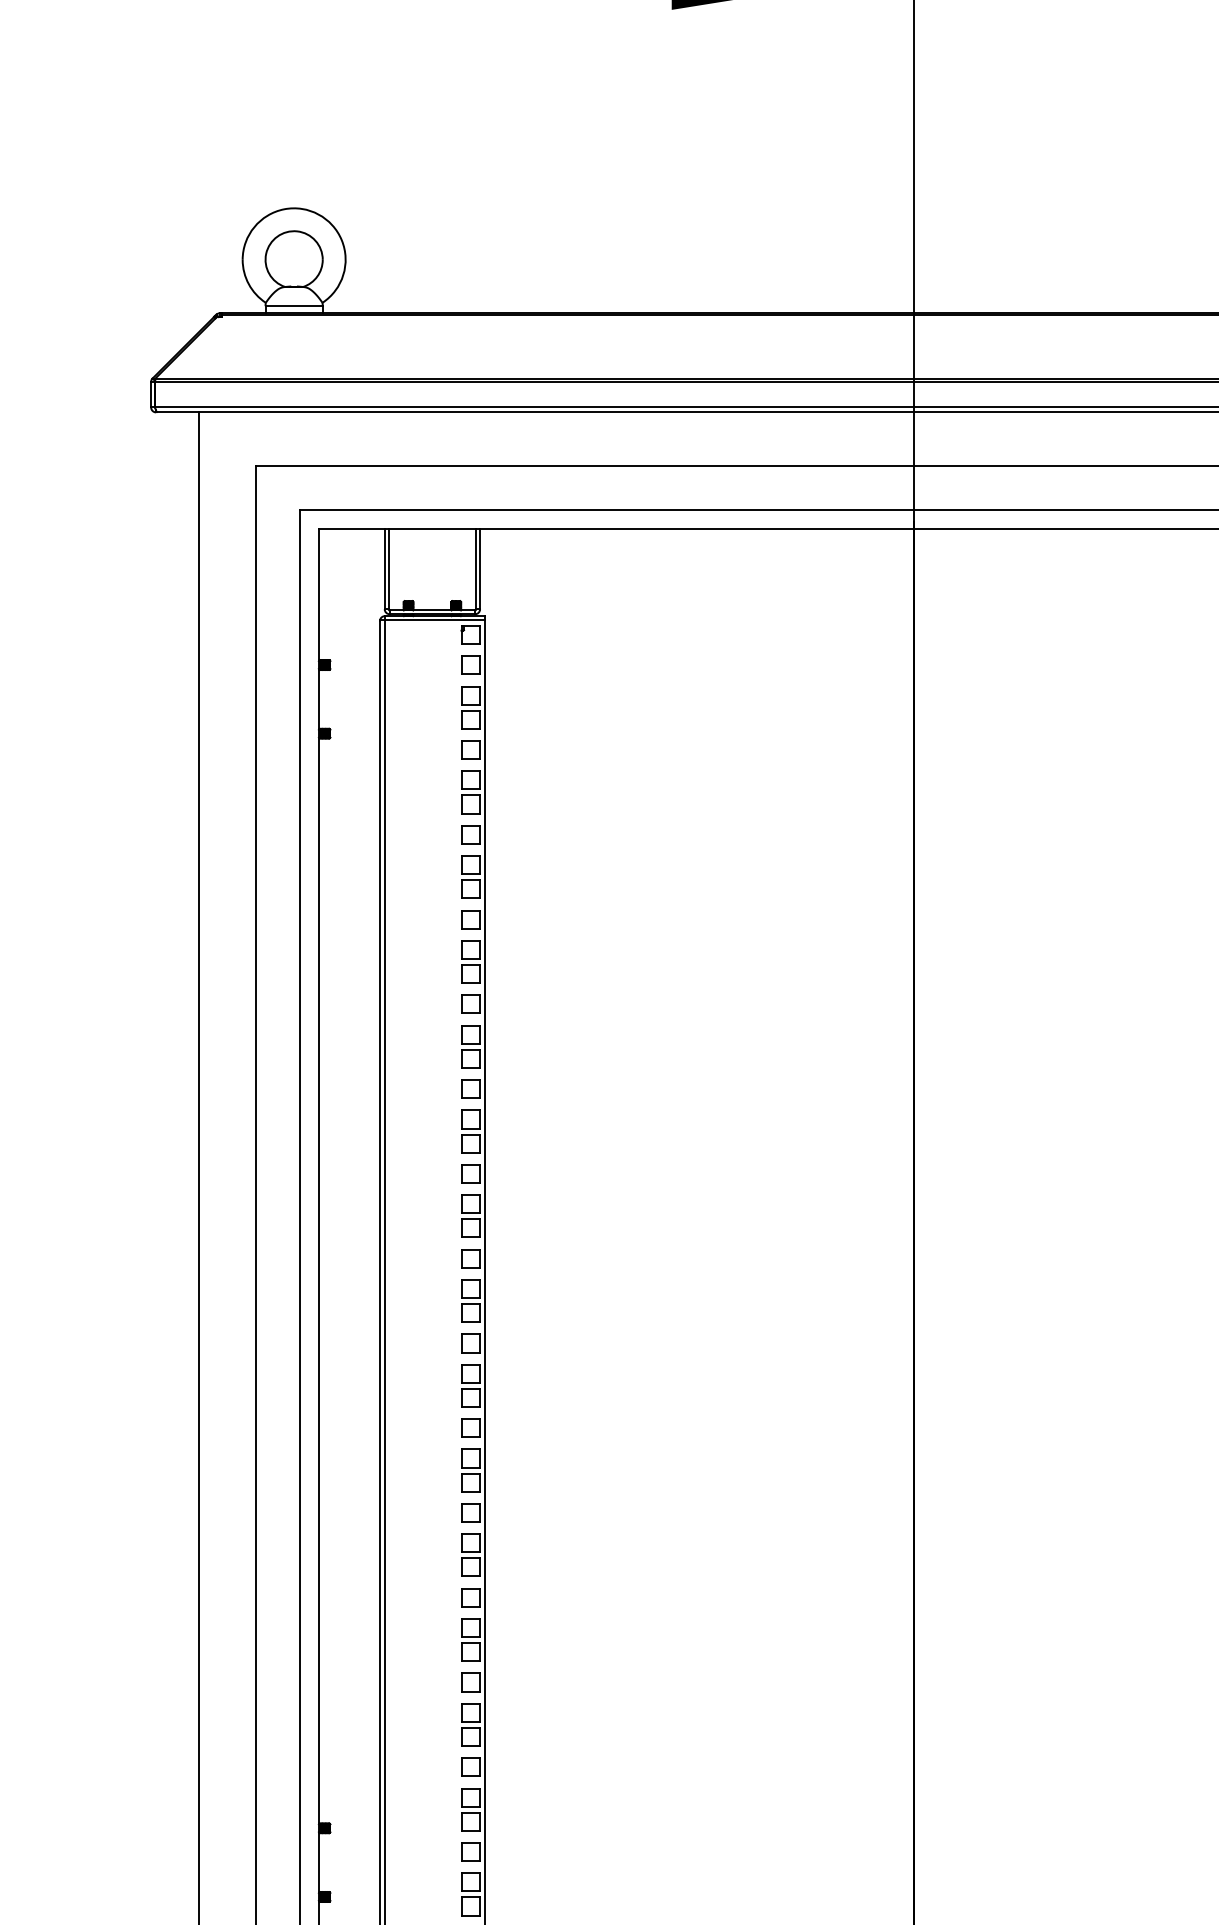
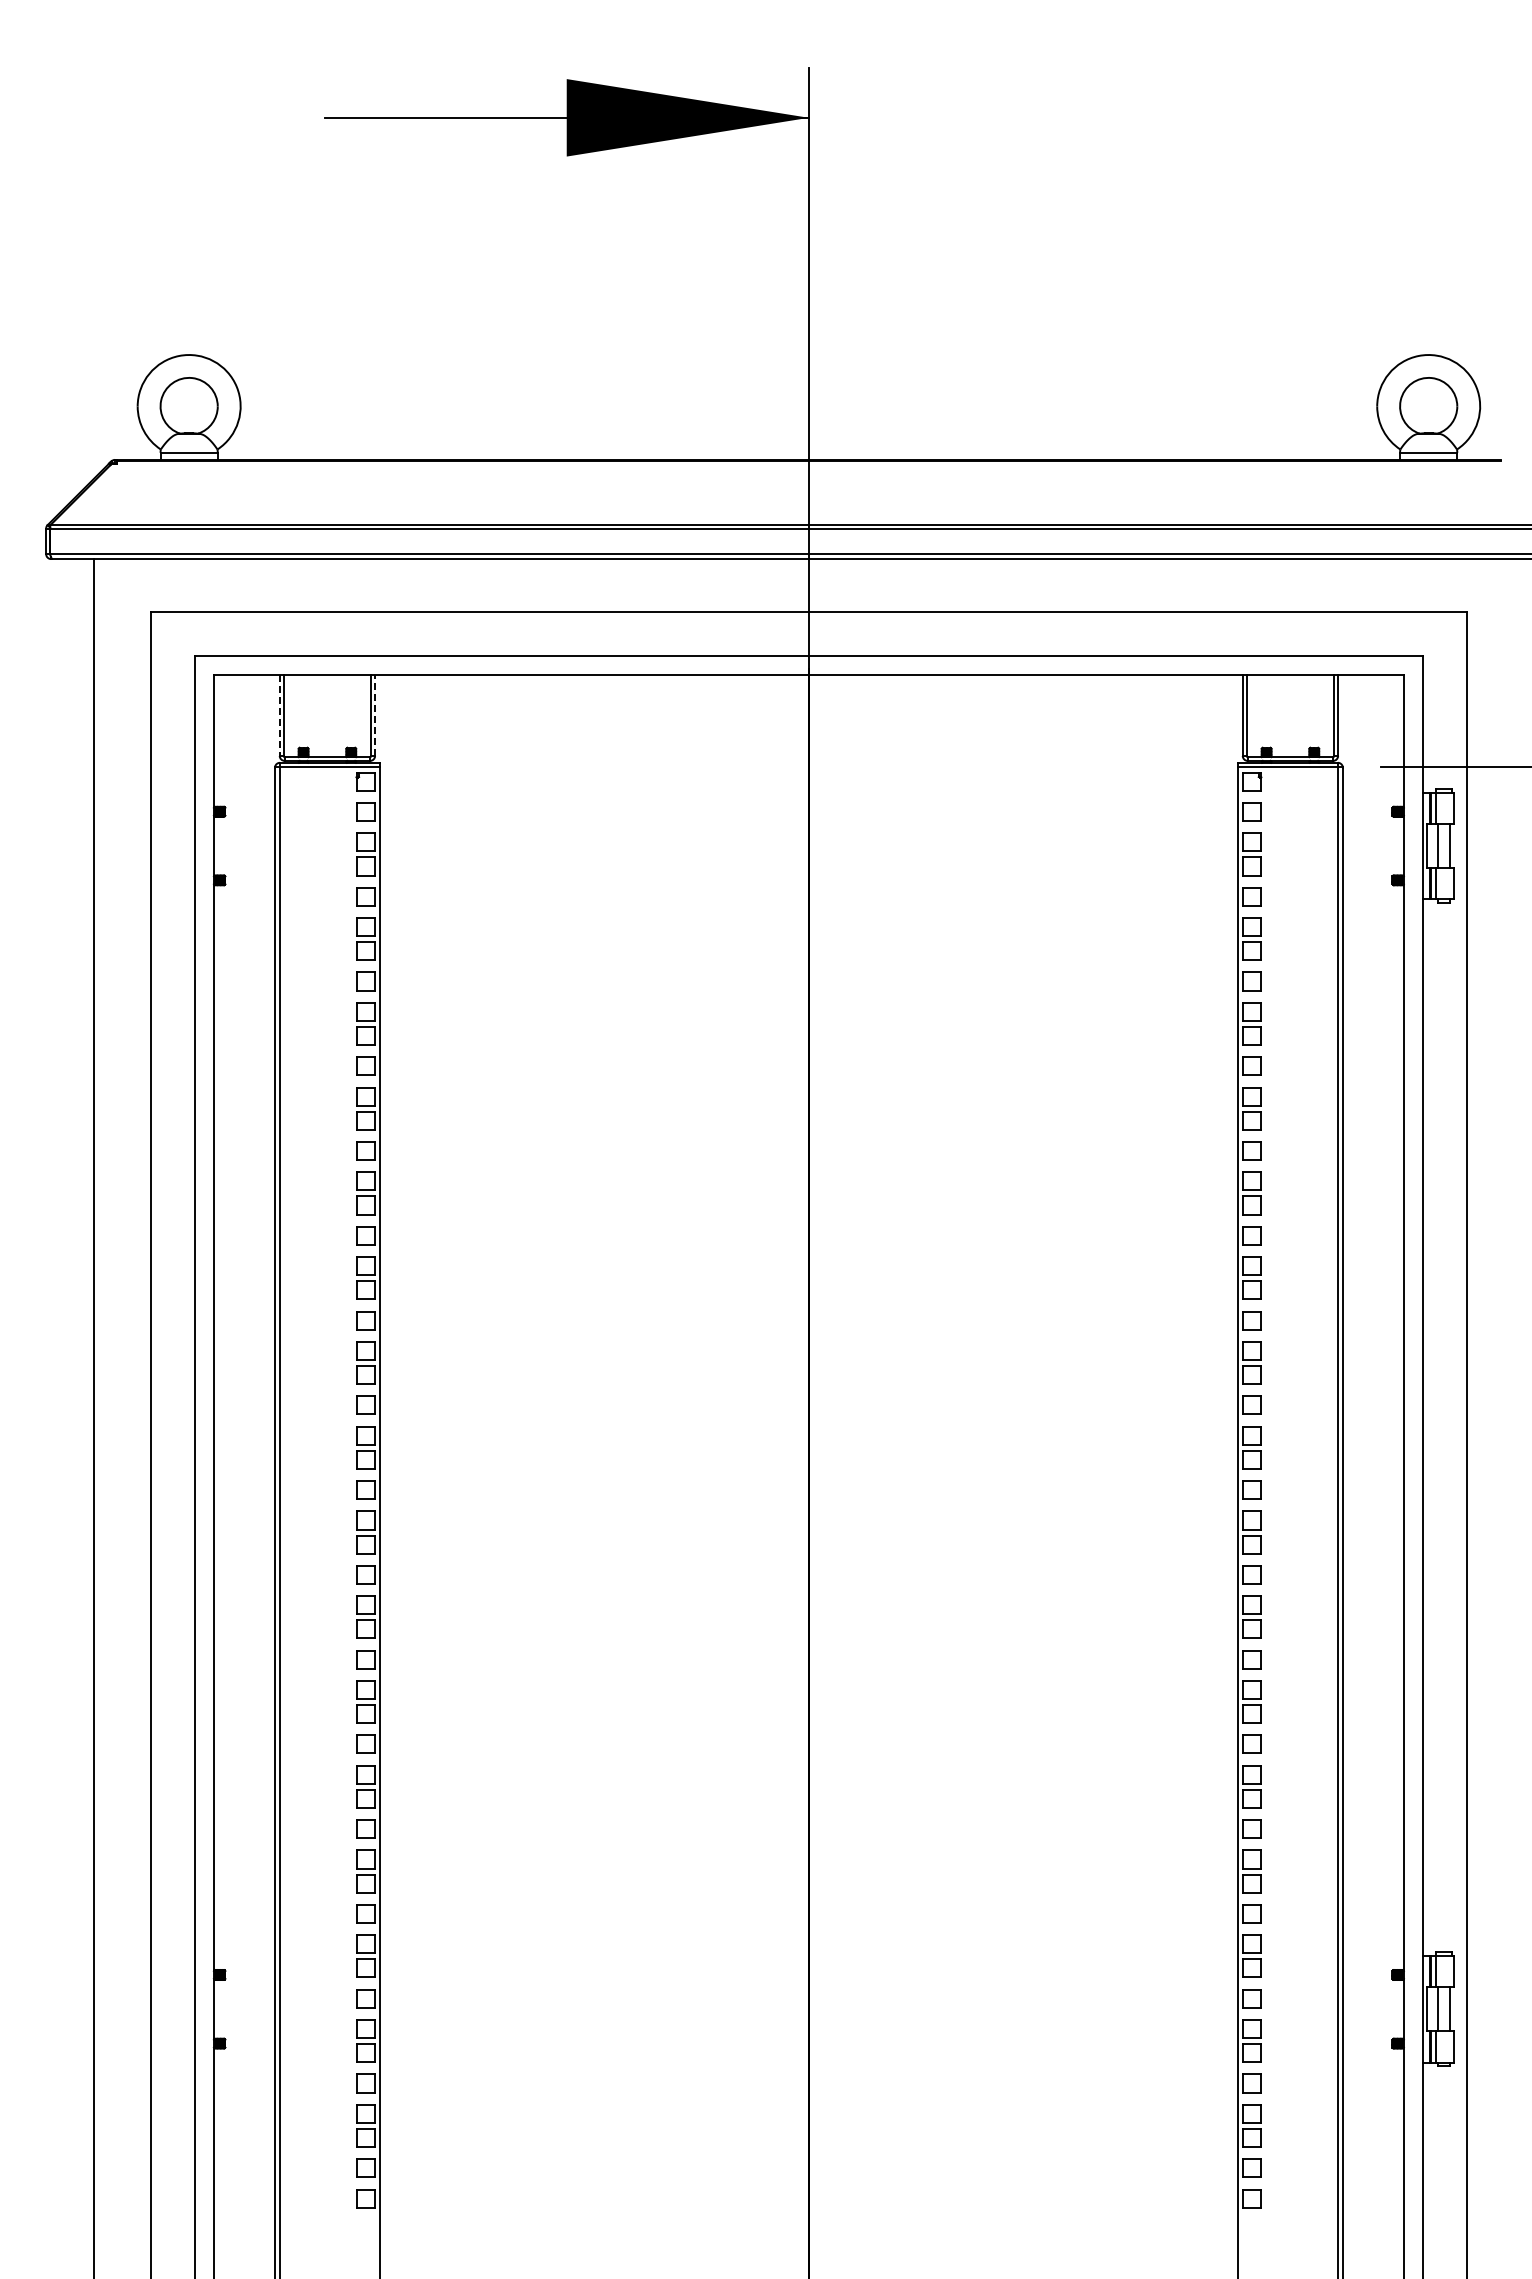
line: (480, 568) -> (375, 715), solid -> dashed
line: (384, 569) -> (279, 716), solid -> dashed

